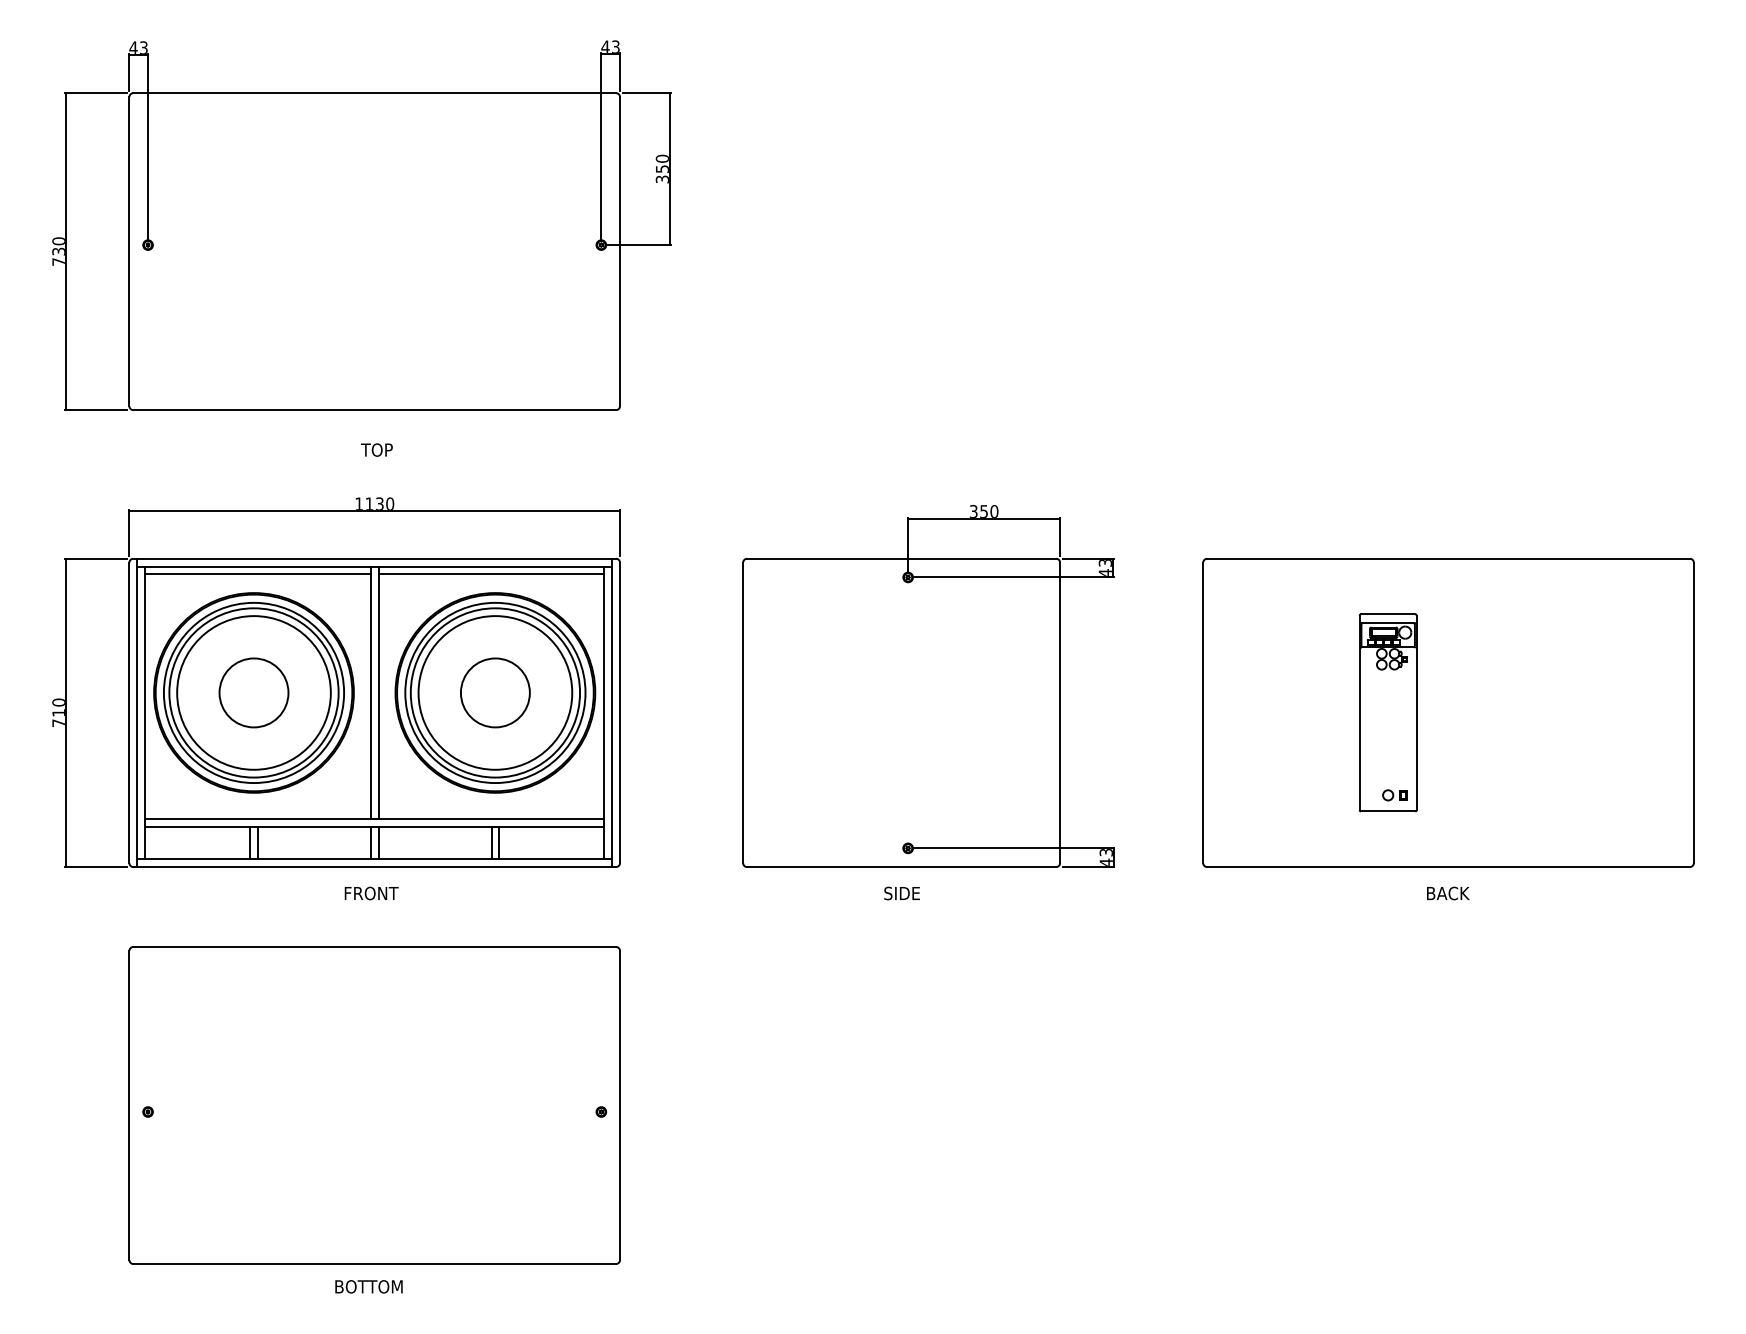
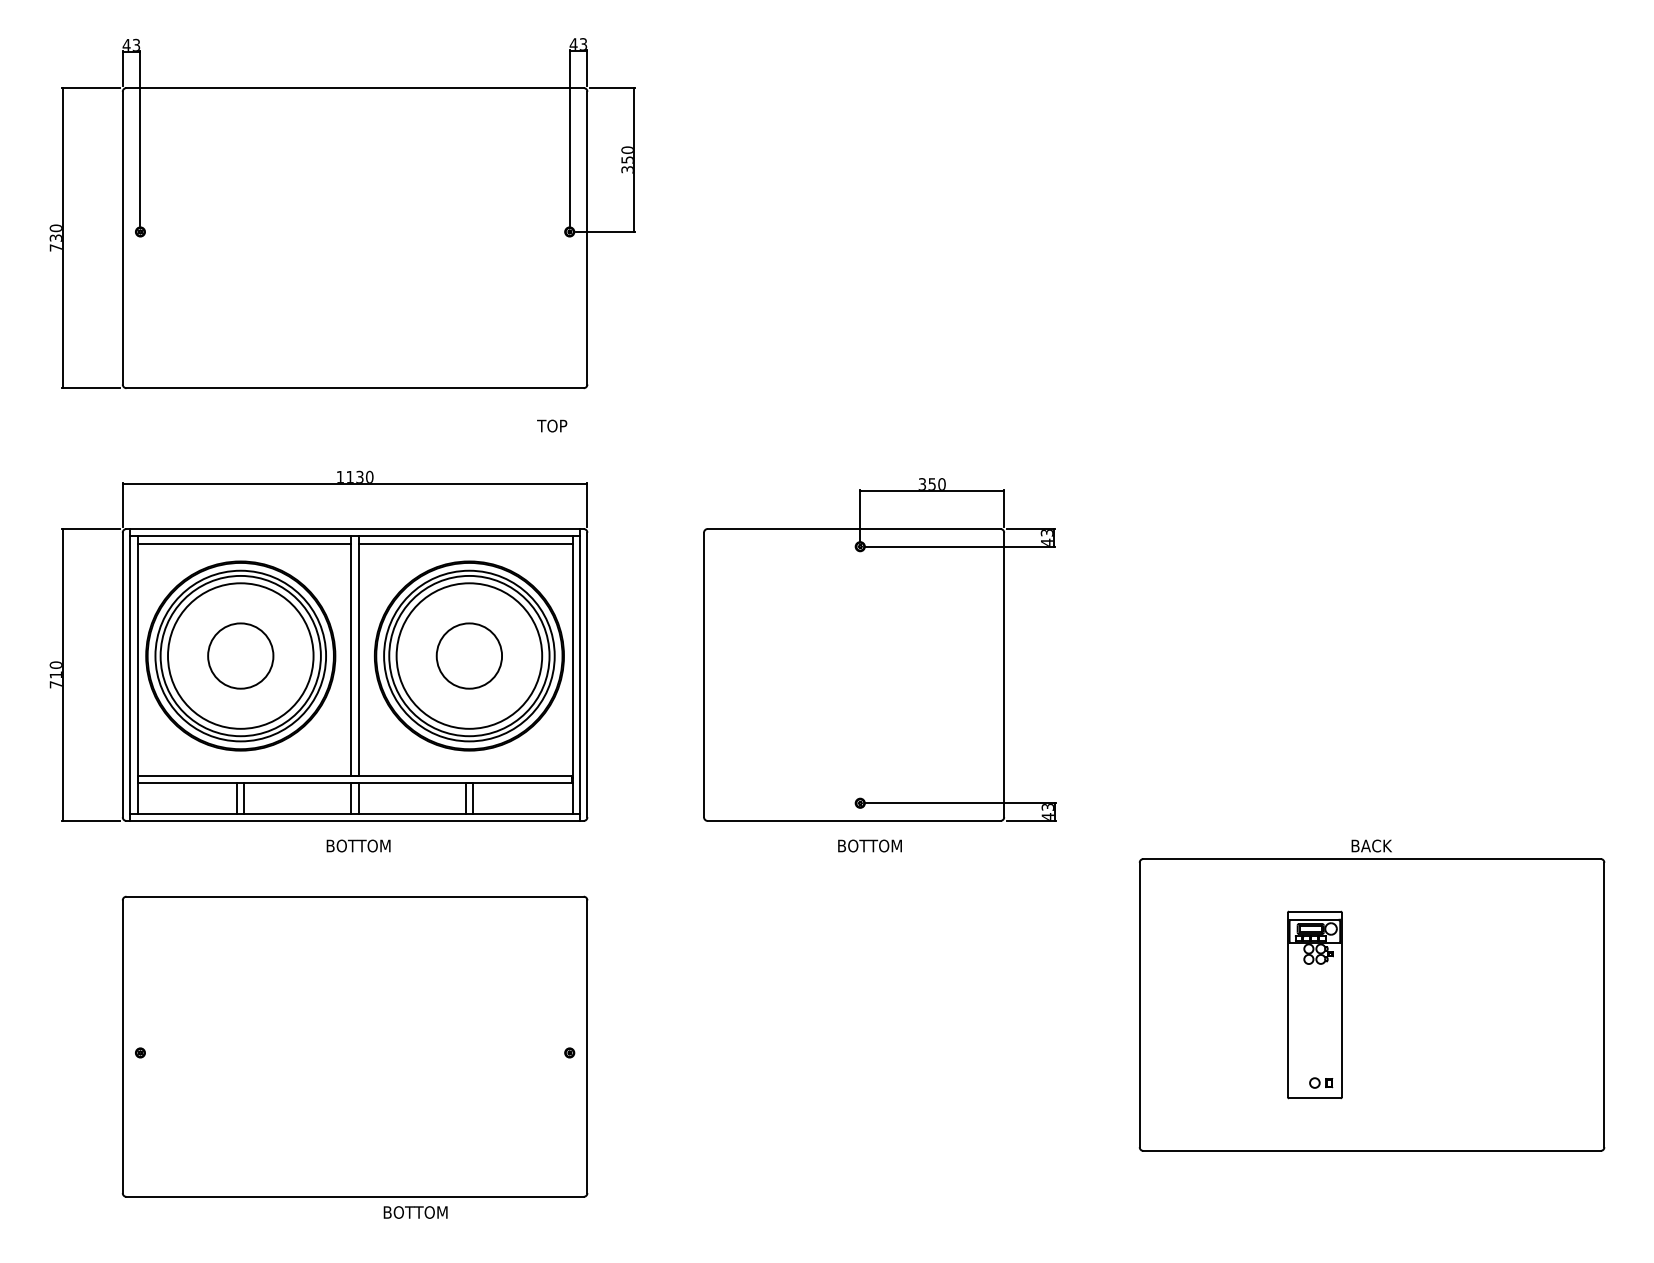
text: (377, 449) -> (552, 425), moved
part: (1447, 712) -> (1371, 1004), moved
text: (379, 892) -> (359, 845), FRONT -> BOTTOM
text: (917, 892) -> (869, 845), SIDE -> BOTTOM
text: (368, 1286) -> (415, 1212), moved

